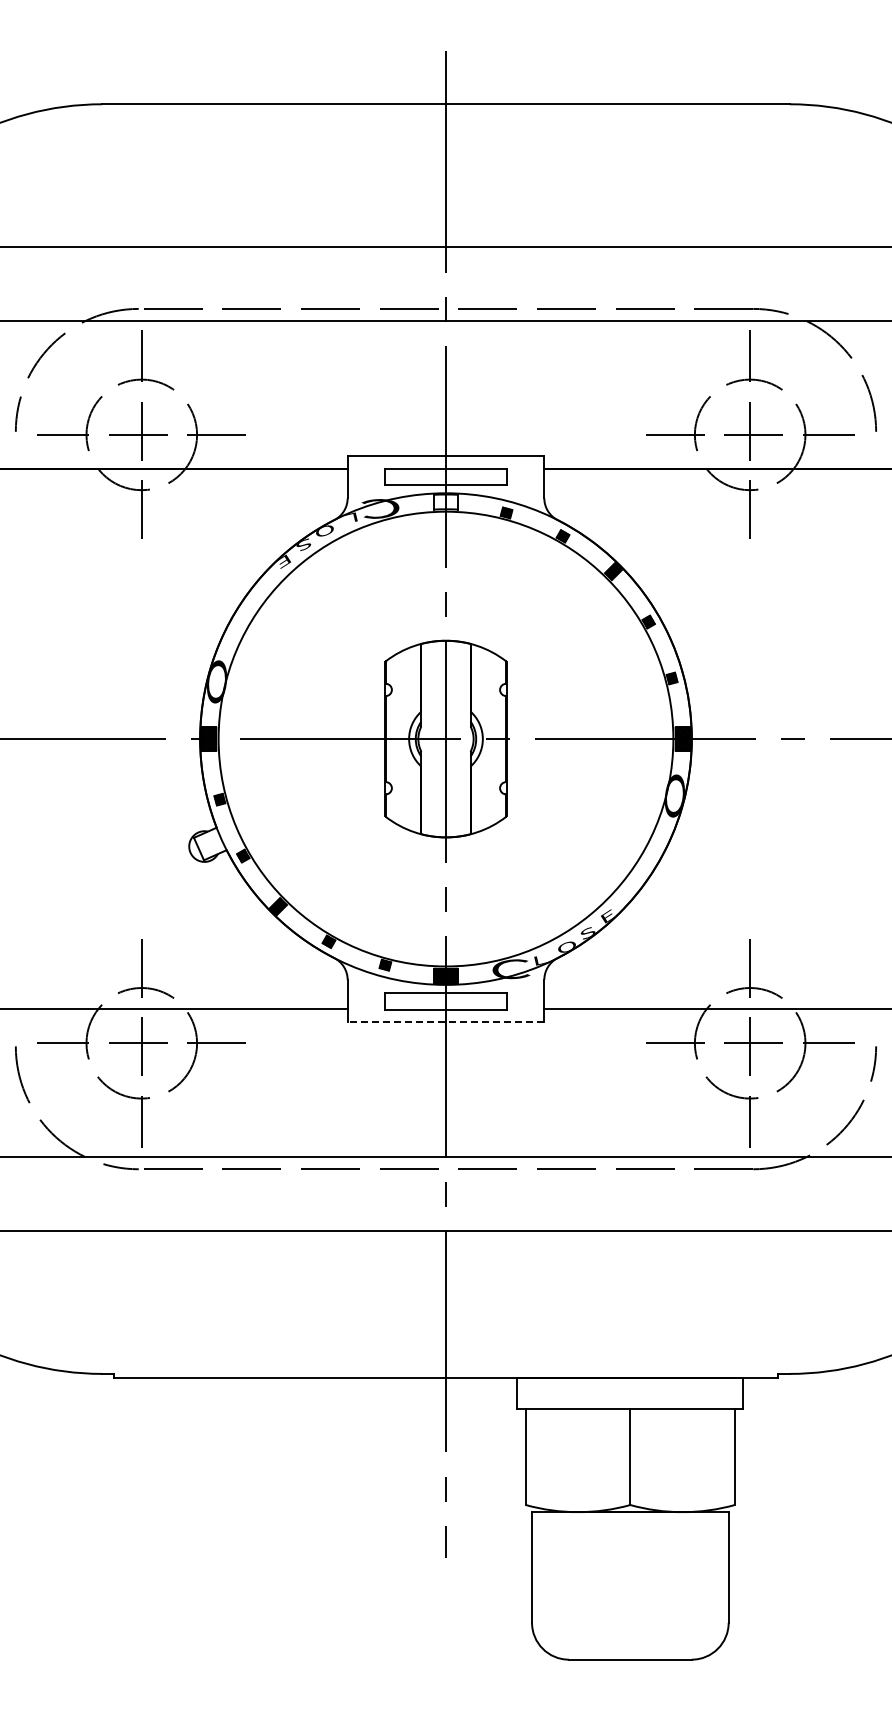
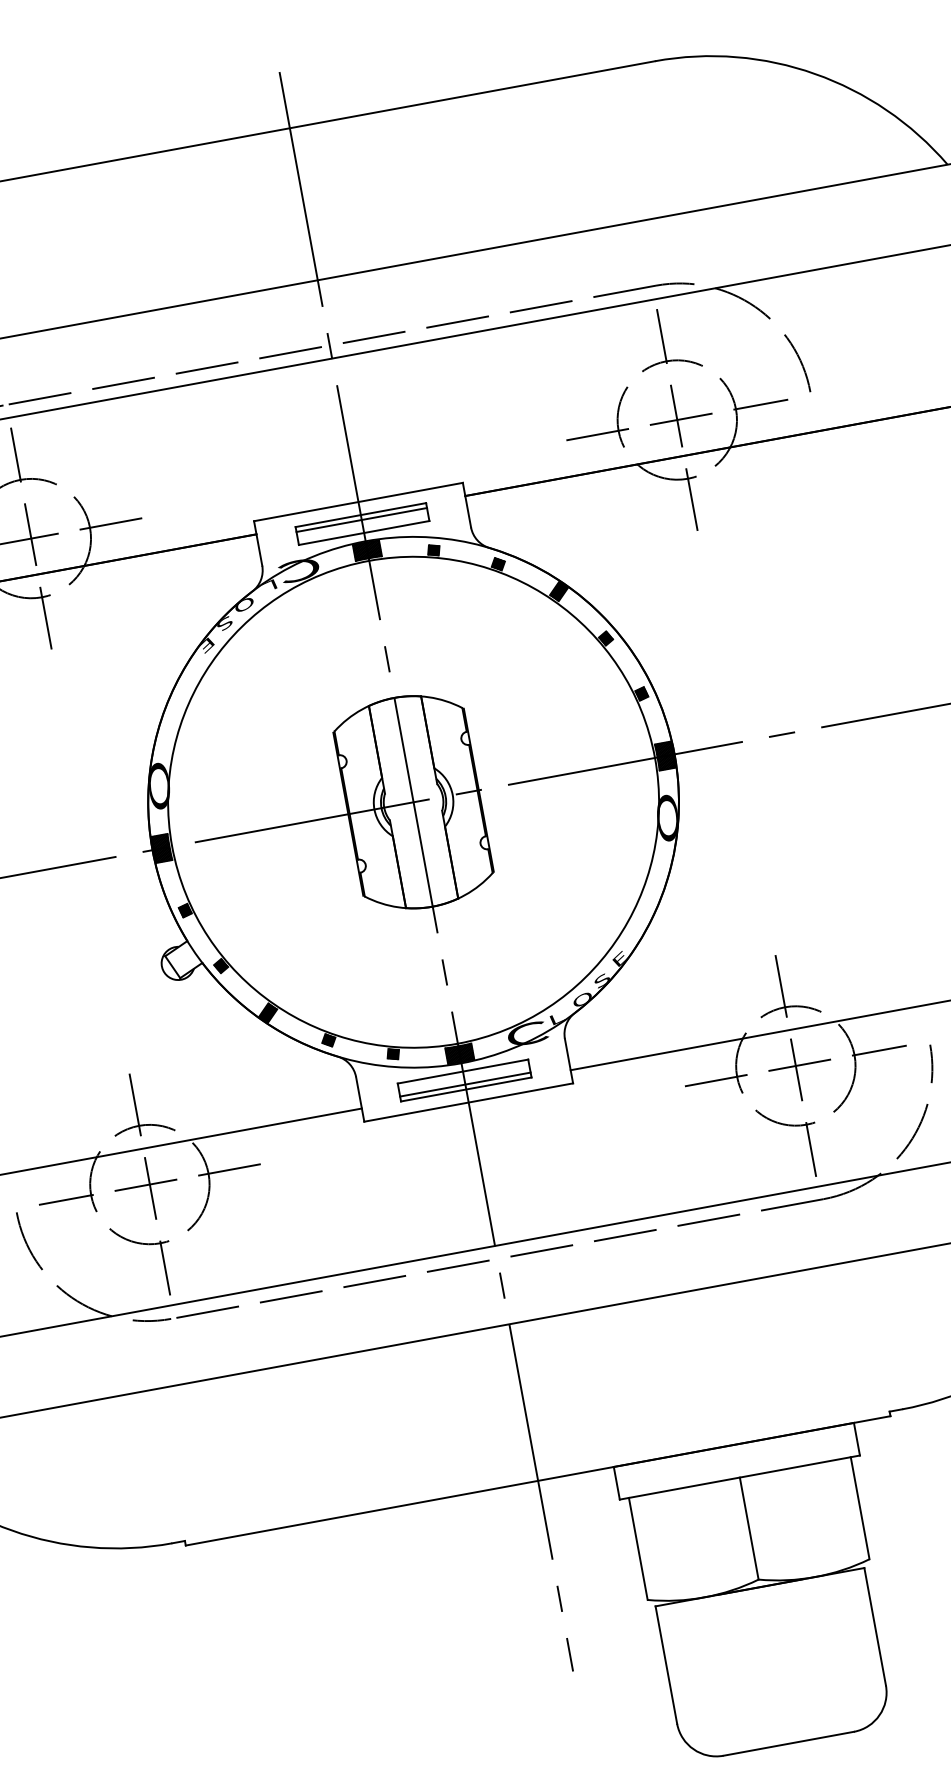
line: (445, 473) -> (361, 520), added
hatch: (445, 501) -> (366, 550), added
line: (445, 1004) -> (464, 1084), added
line: (445, 1021) -> (468, 1102), dashed -> solid

